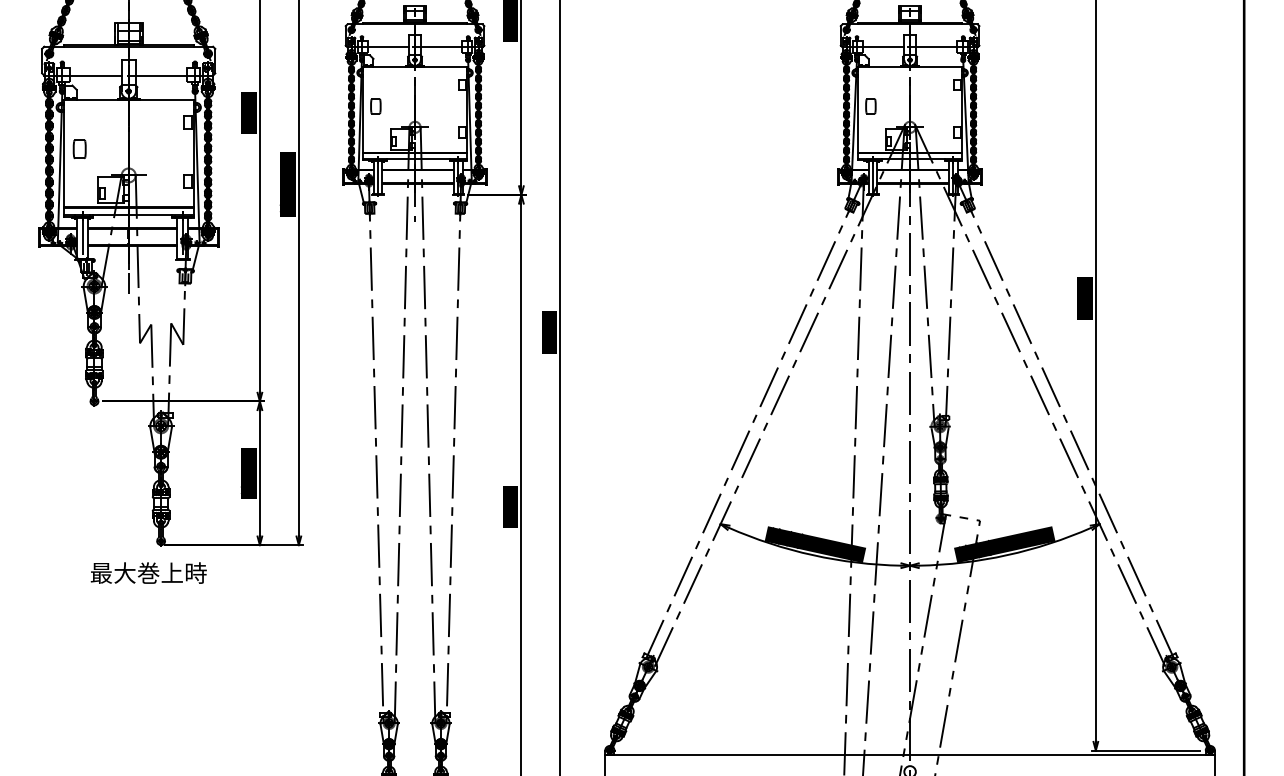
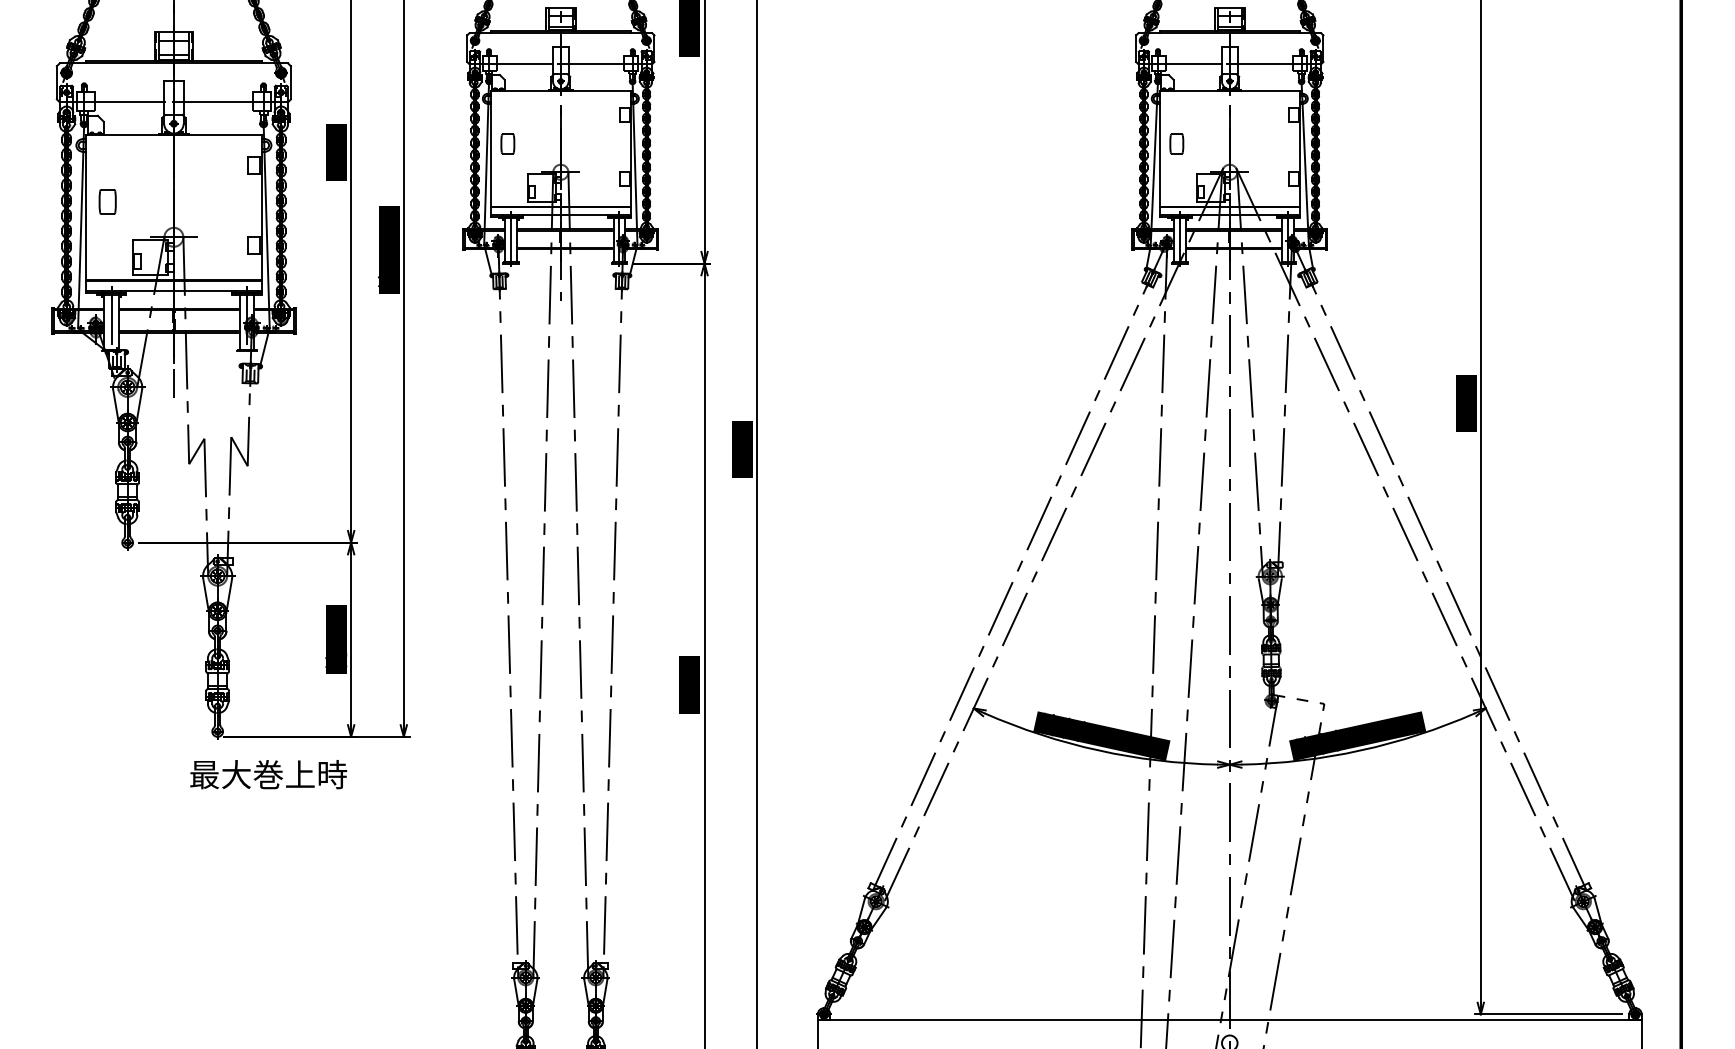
text: (148, 572) -> (268, 773), moved

